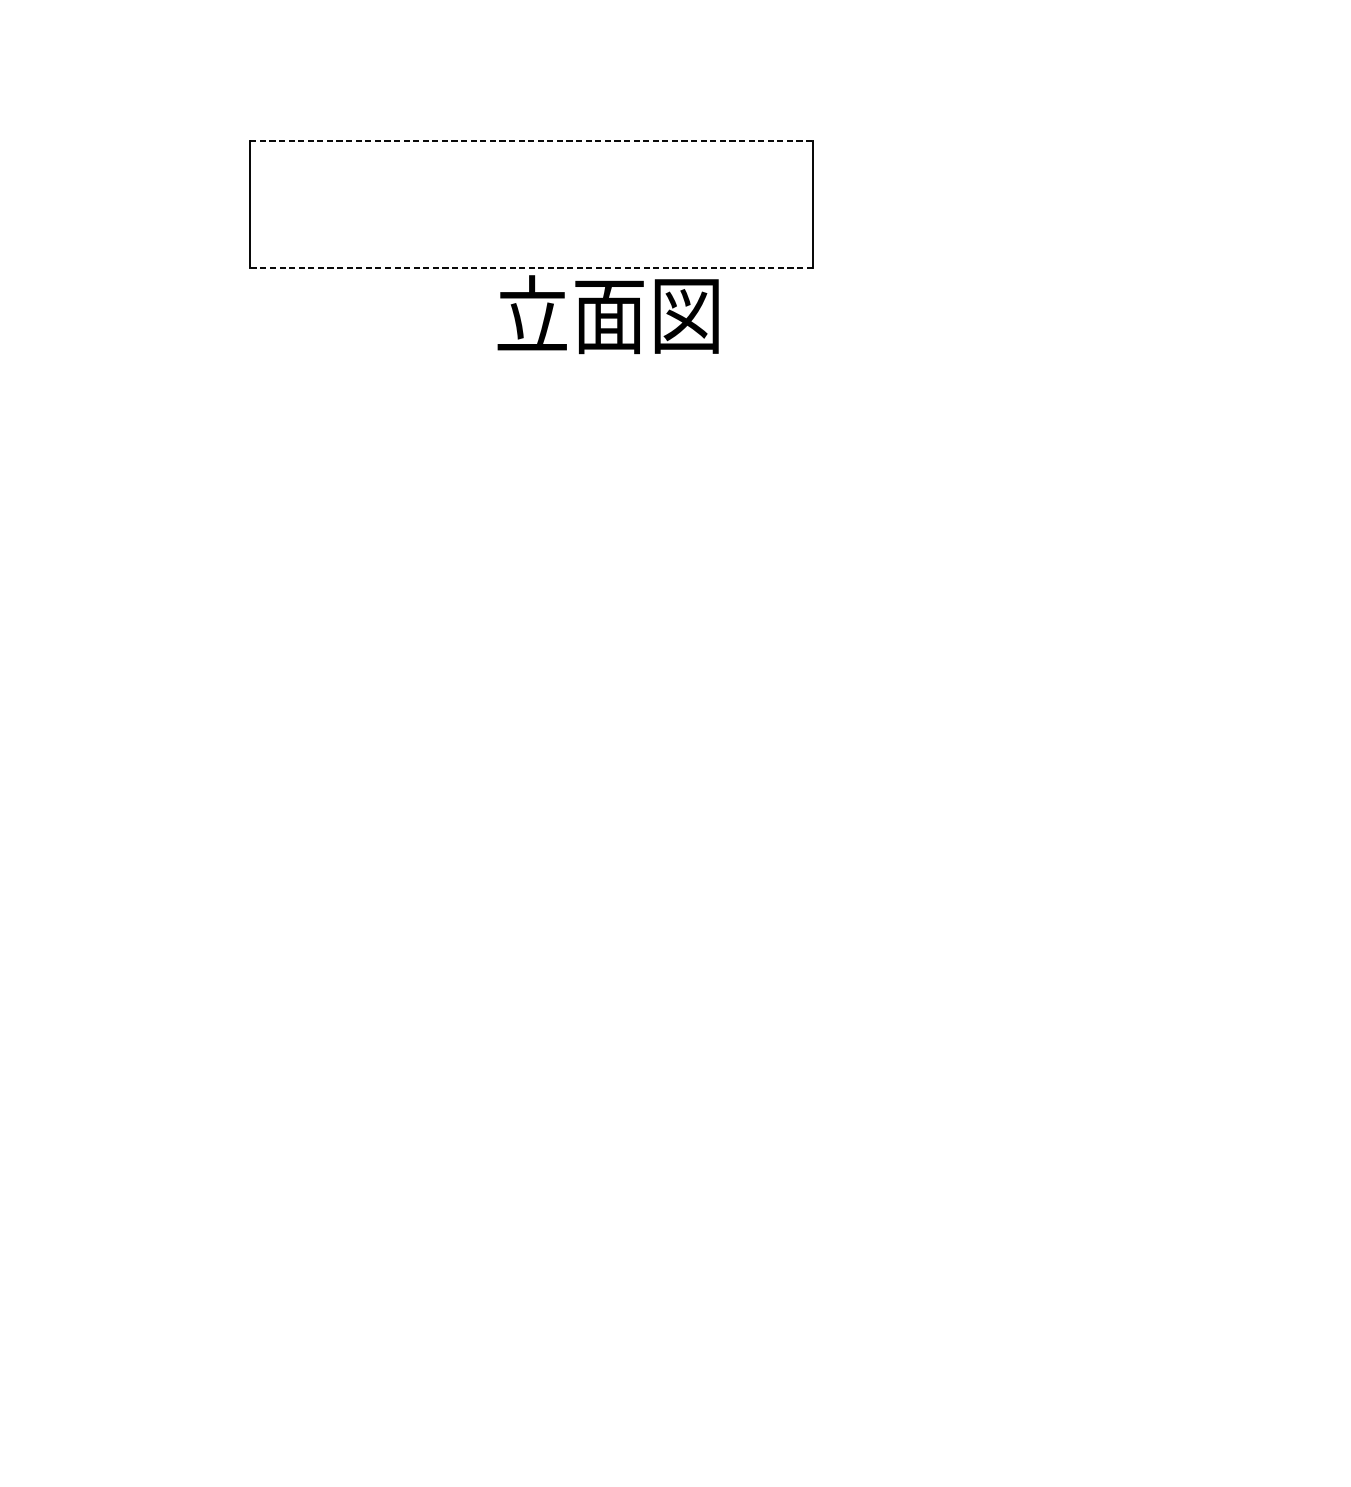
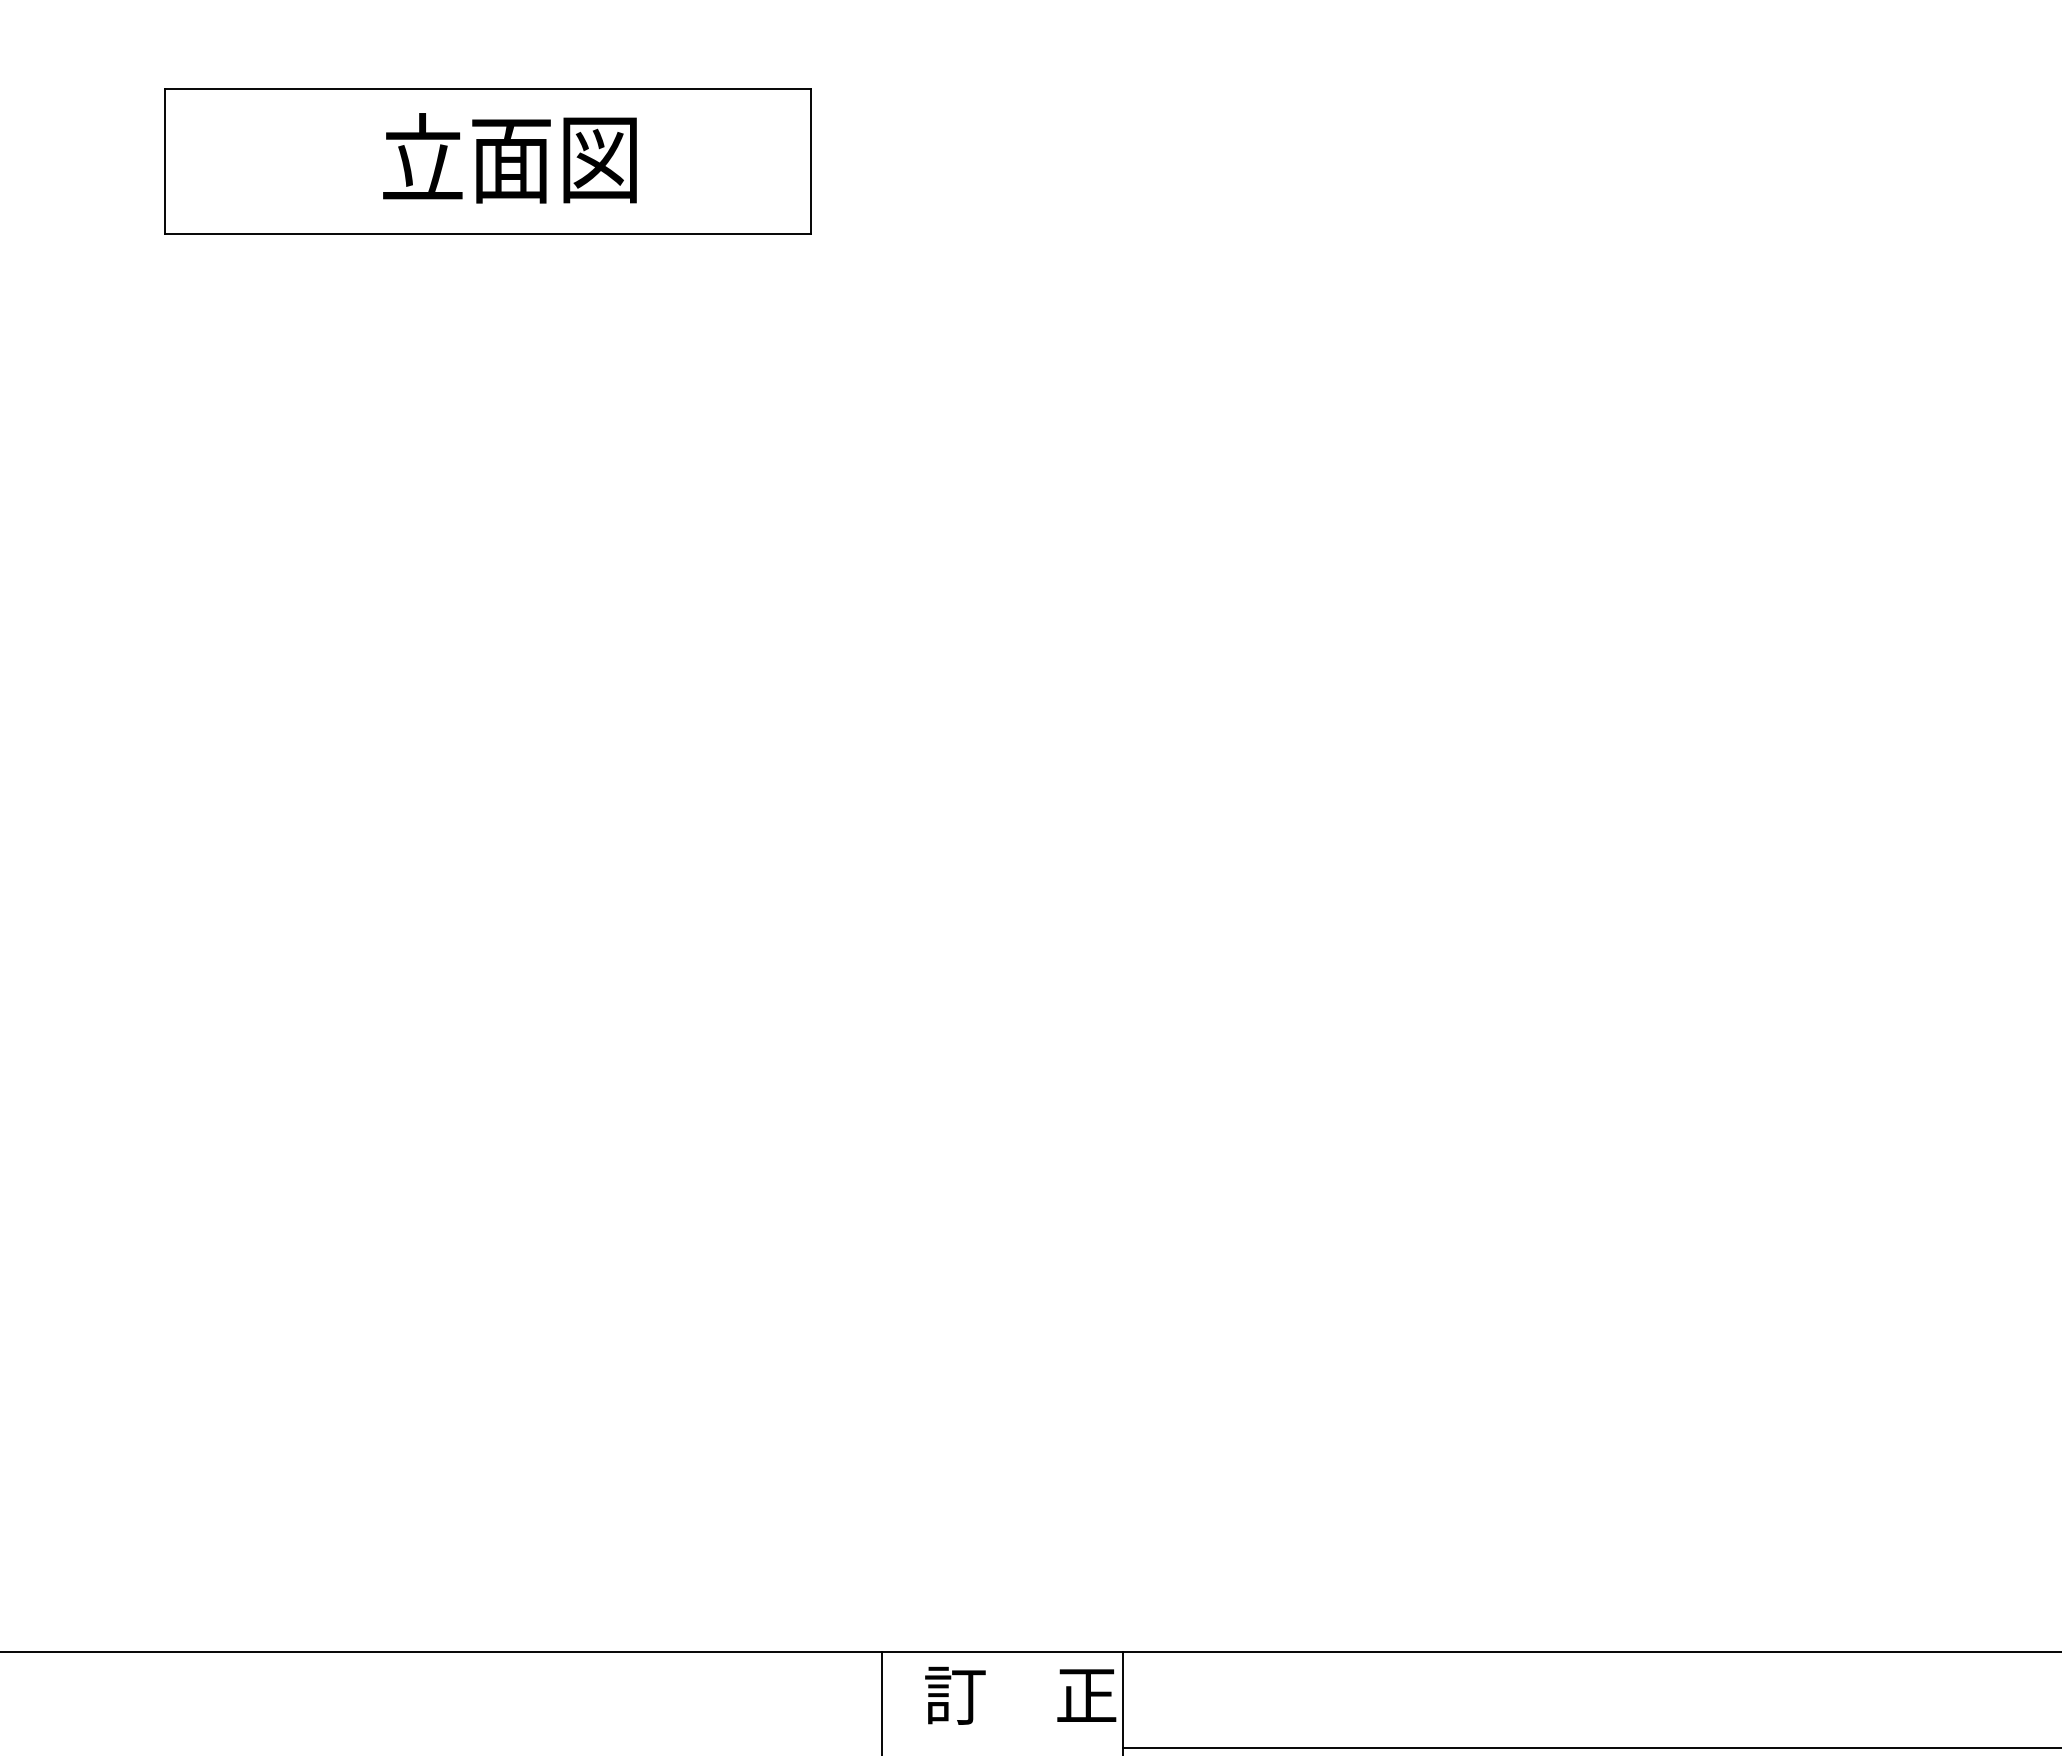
line: (531, 141) -> (487, 89), dashed -> solid
line: (531, 267) -> (487, 234), dashed -> solid
text: (607, 314) -> (509, 158), moved

